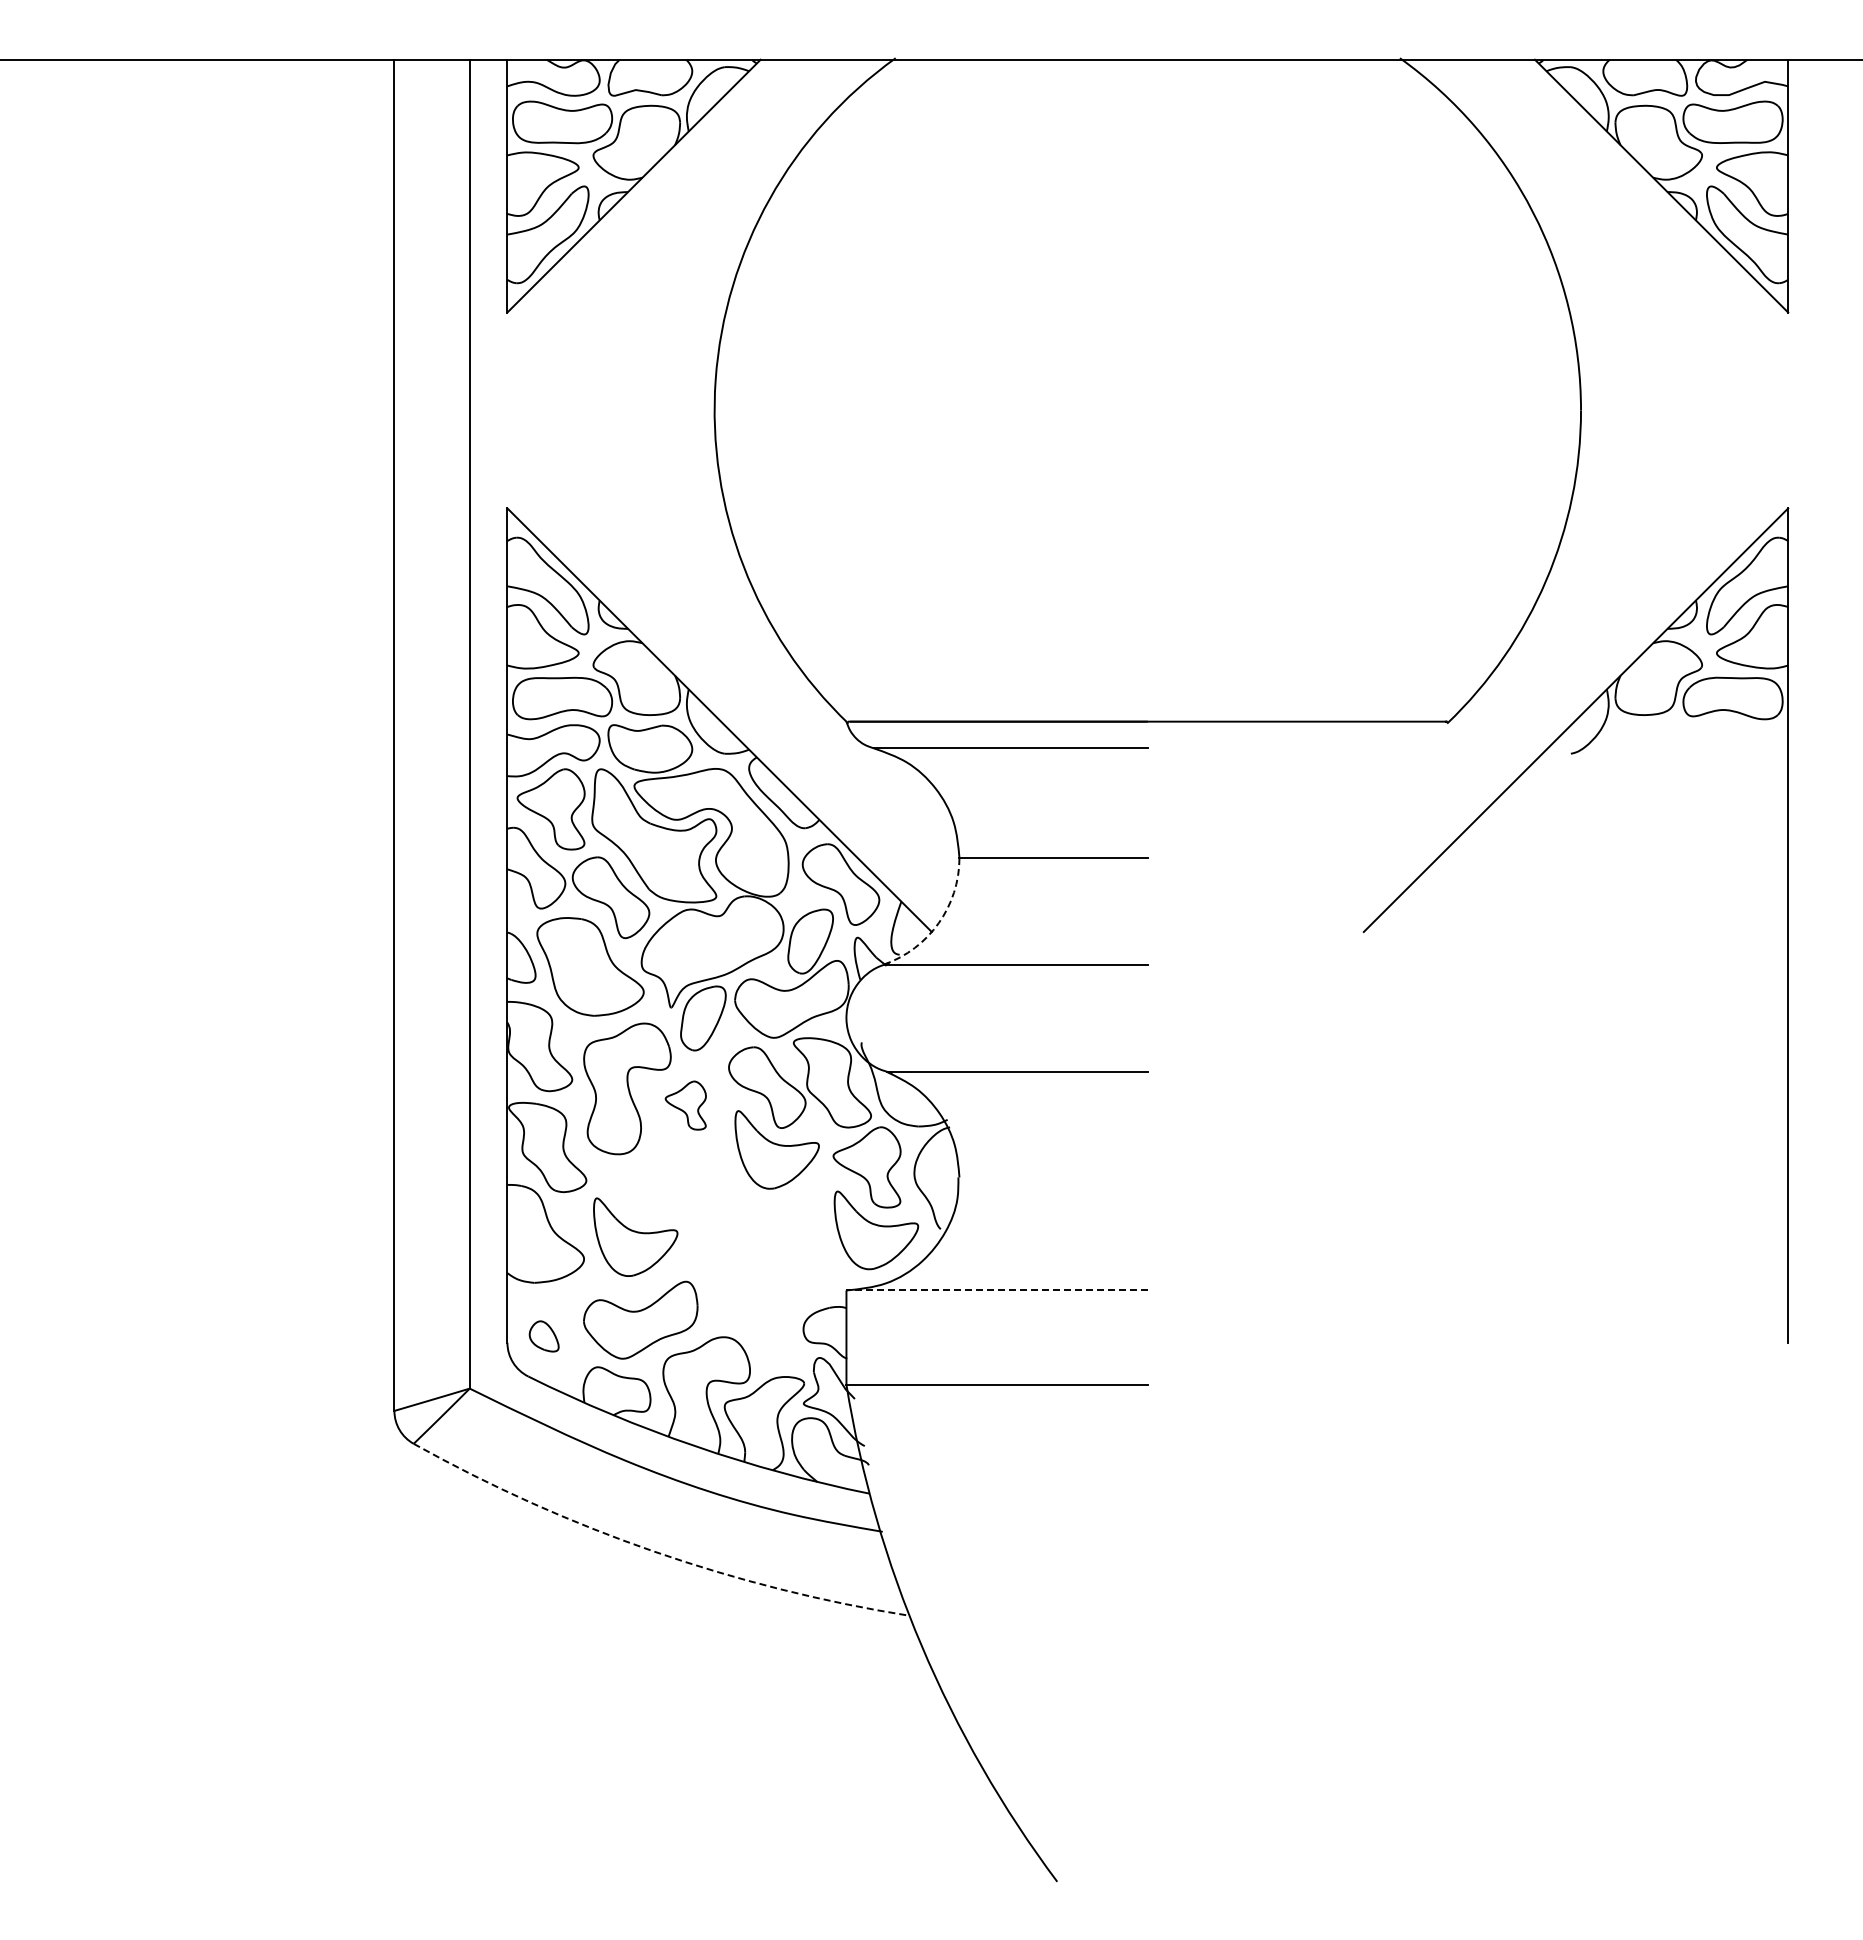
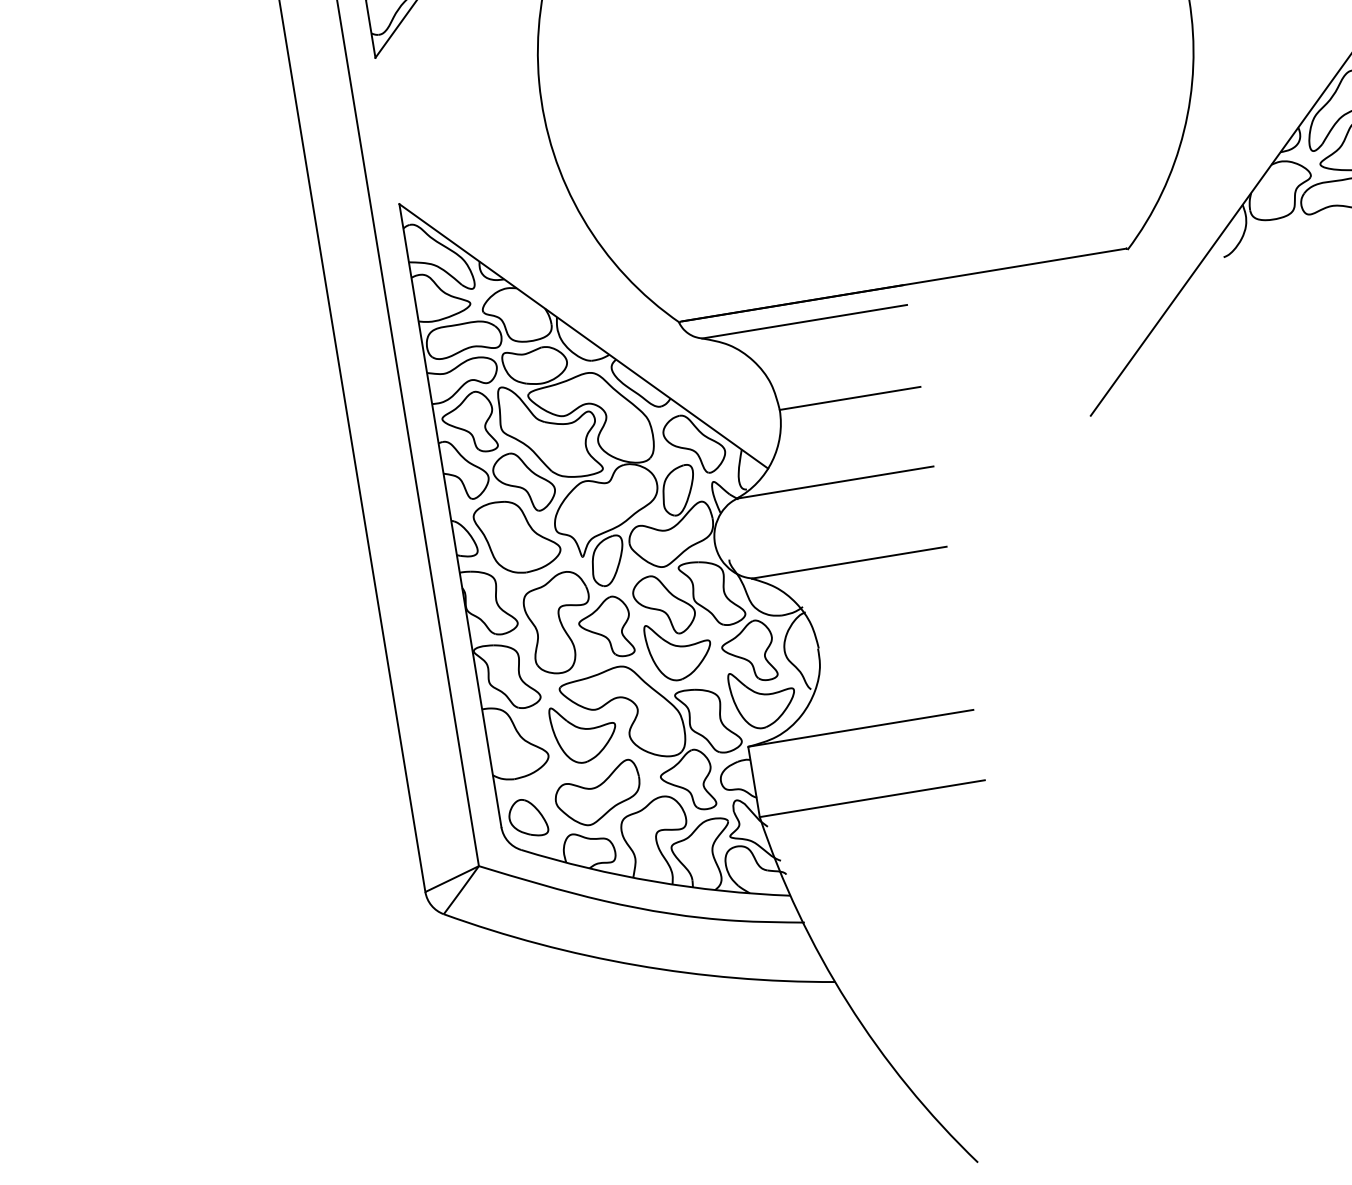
arc: (938, 923) -> (772, 461), dashed -> solid
part: (685, 1105) -> (605, 628), size x1.67
part: (725, 1260) -> (654, 739), added
line: (997, 1290) -> (861, 728), dashed -> solid
part: (544, 1336) -> (528, 818), size x1.67
arc: (654, 1551) -> (636, 965), dashed -> solid

